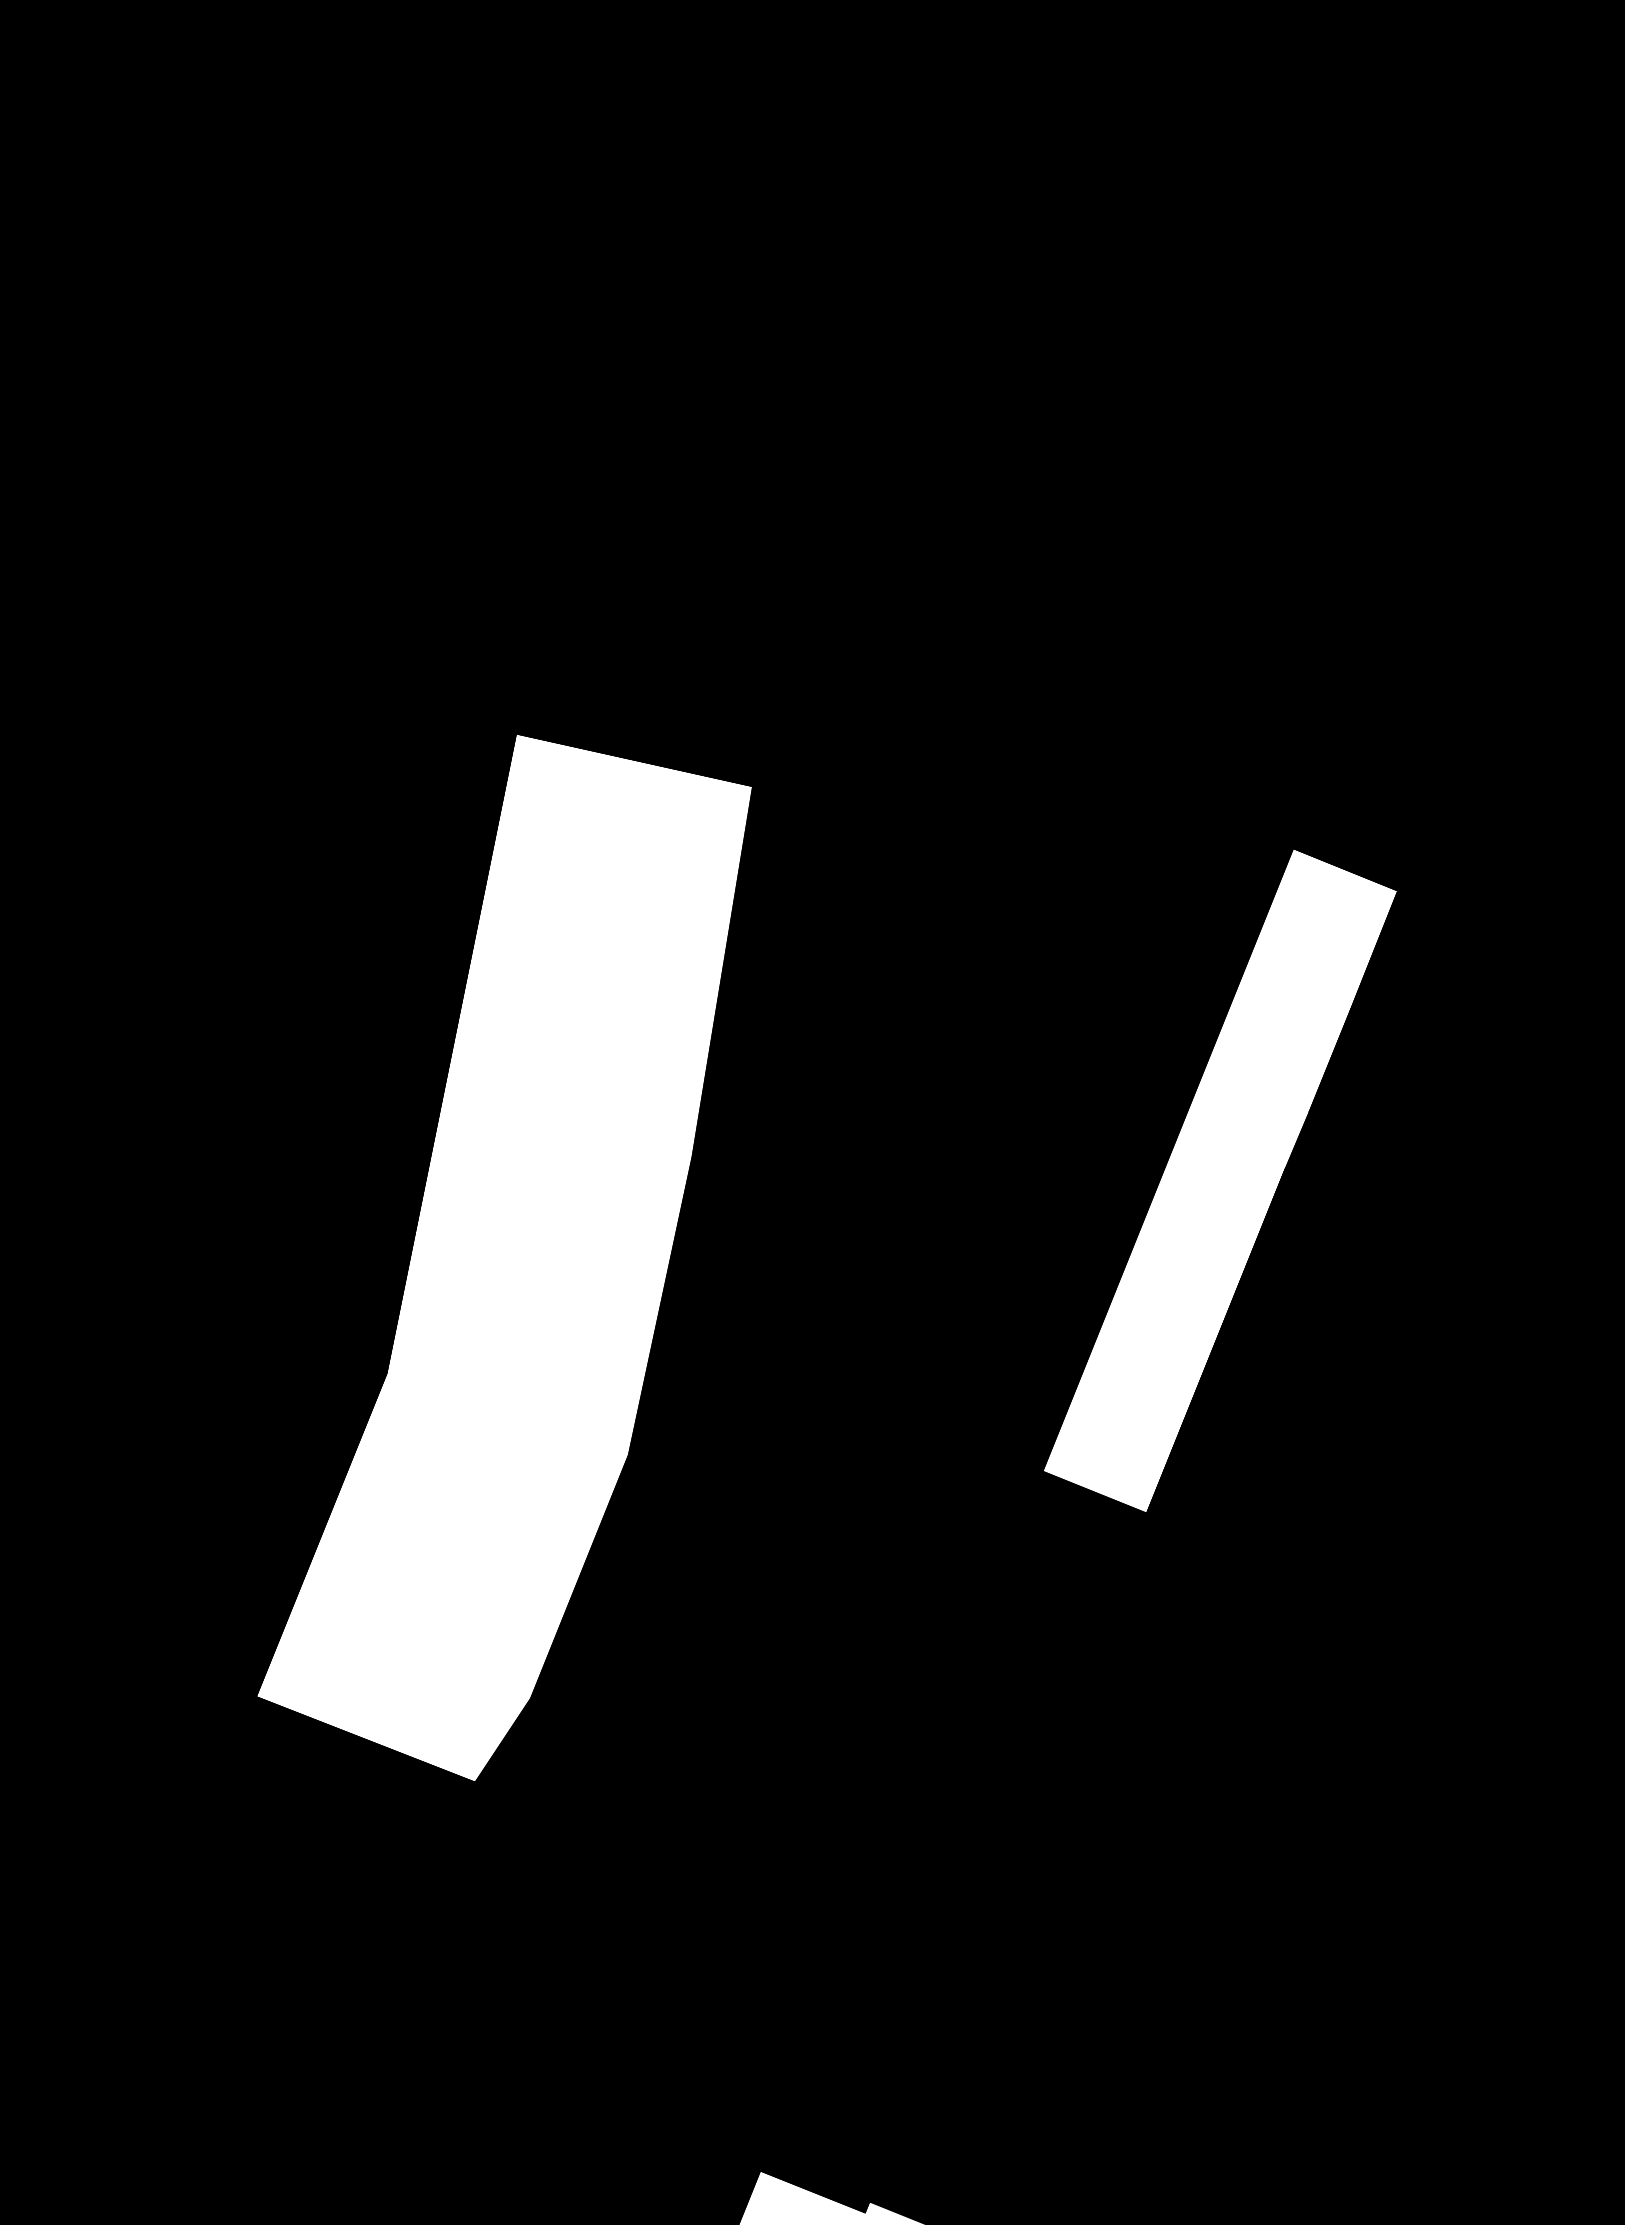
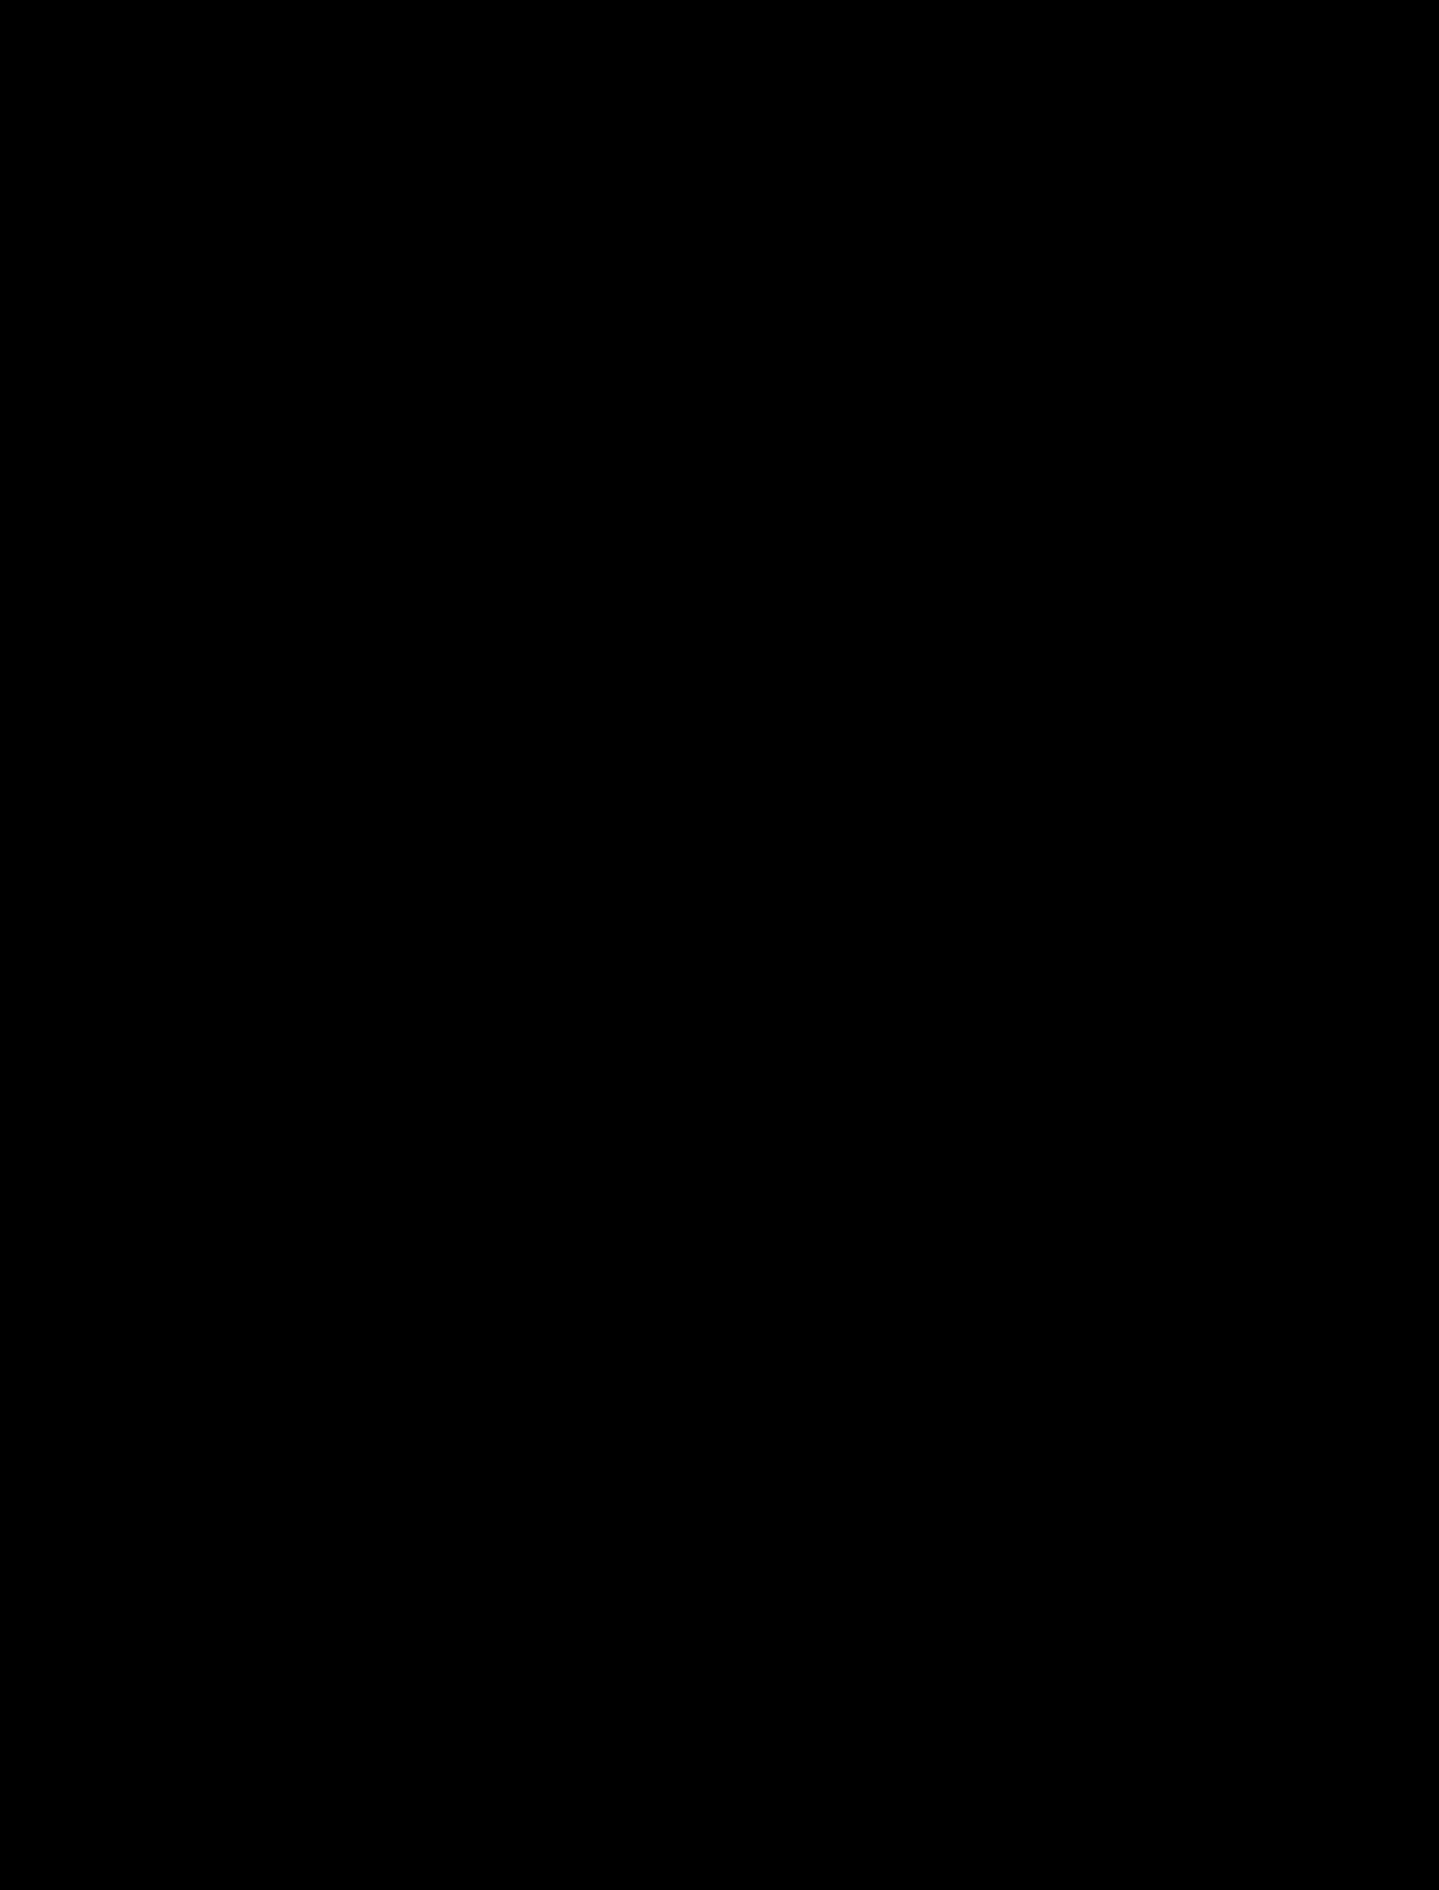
fill: (1220, 1180) -> (1094, 1042), added
fill: (504, 1257) -> (435, 1189), added

